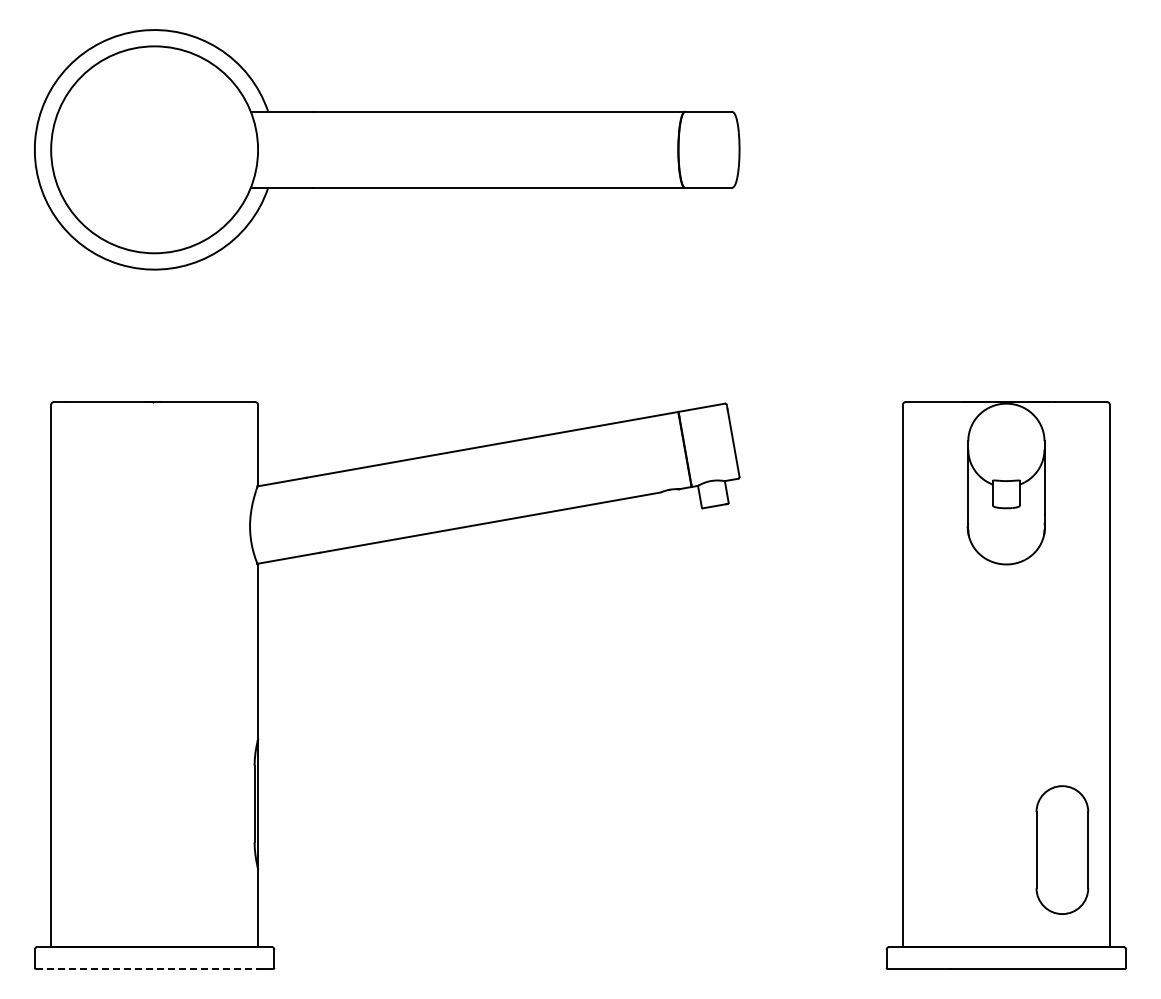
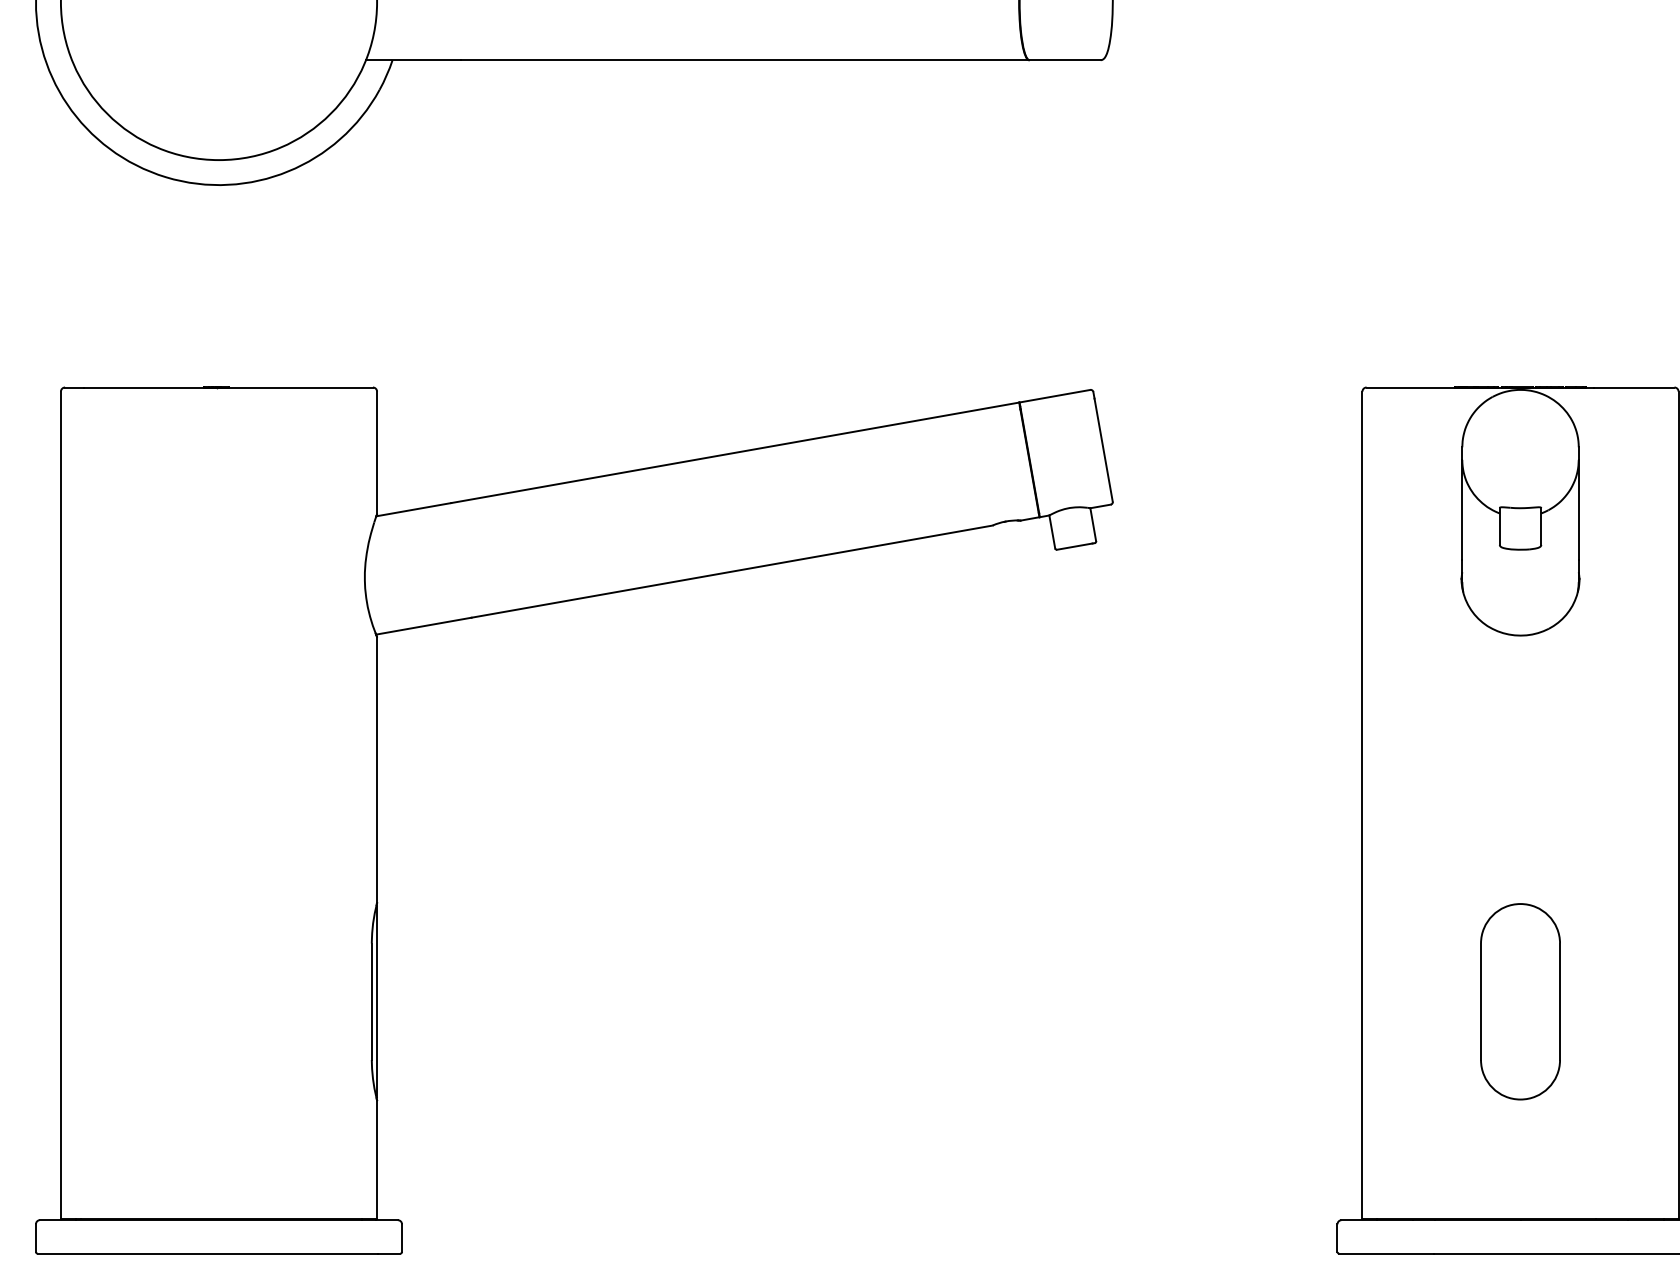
part: (1062, 849) -> (1520, 1000), moved
line: (147, 968) -> (208, 1252), dashed -> solid

